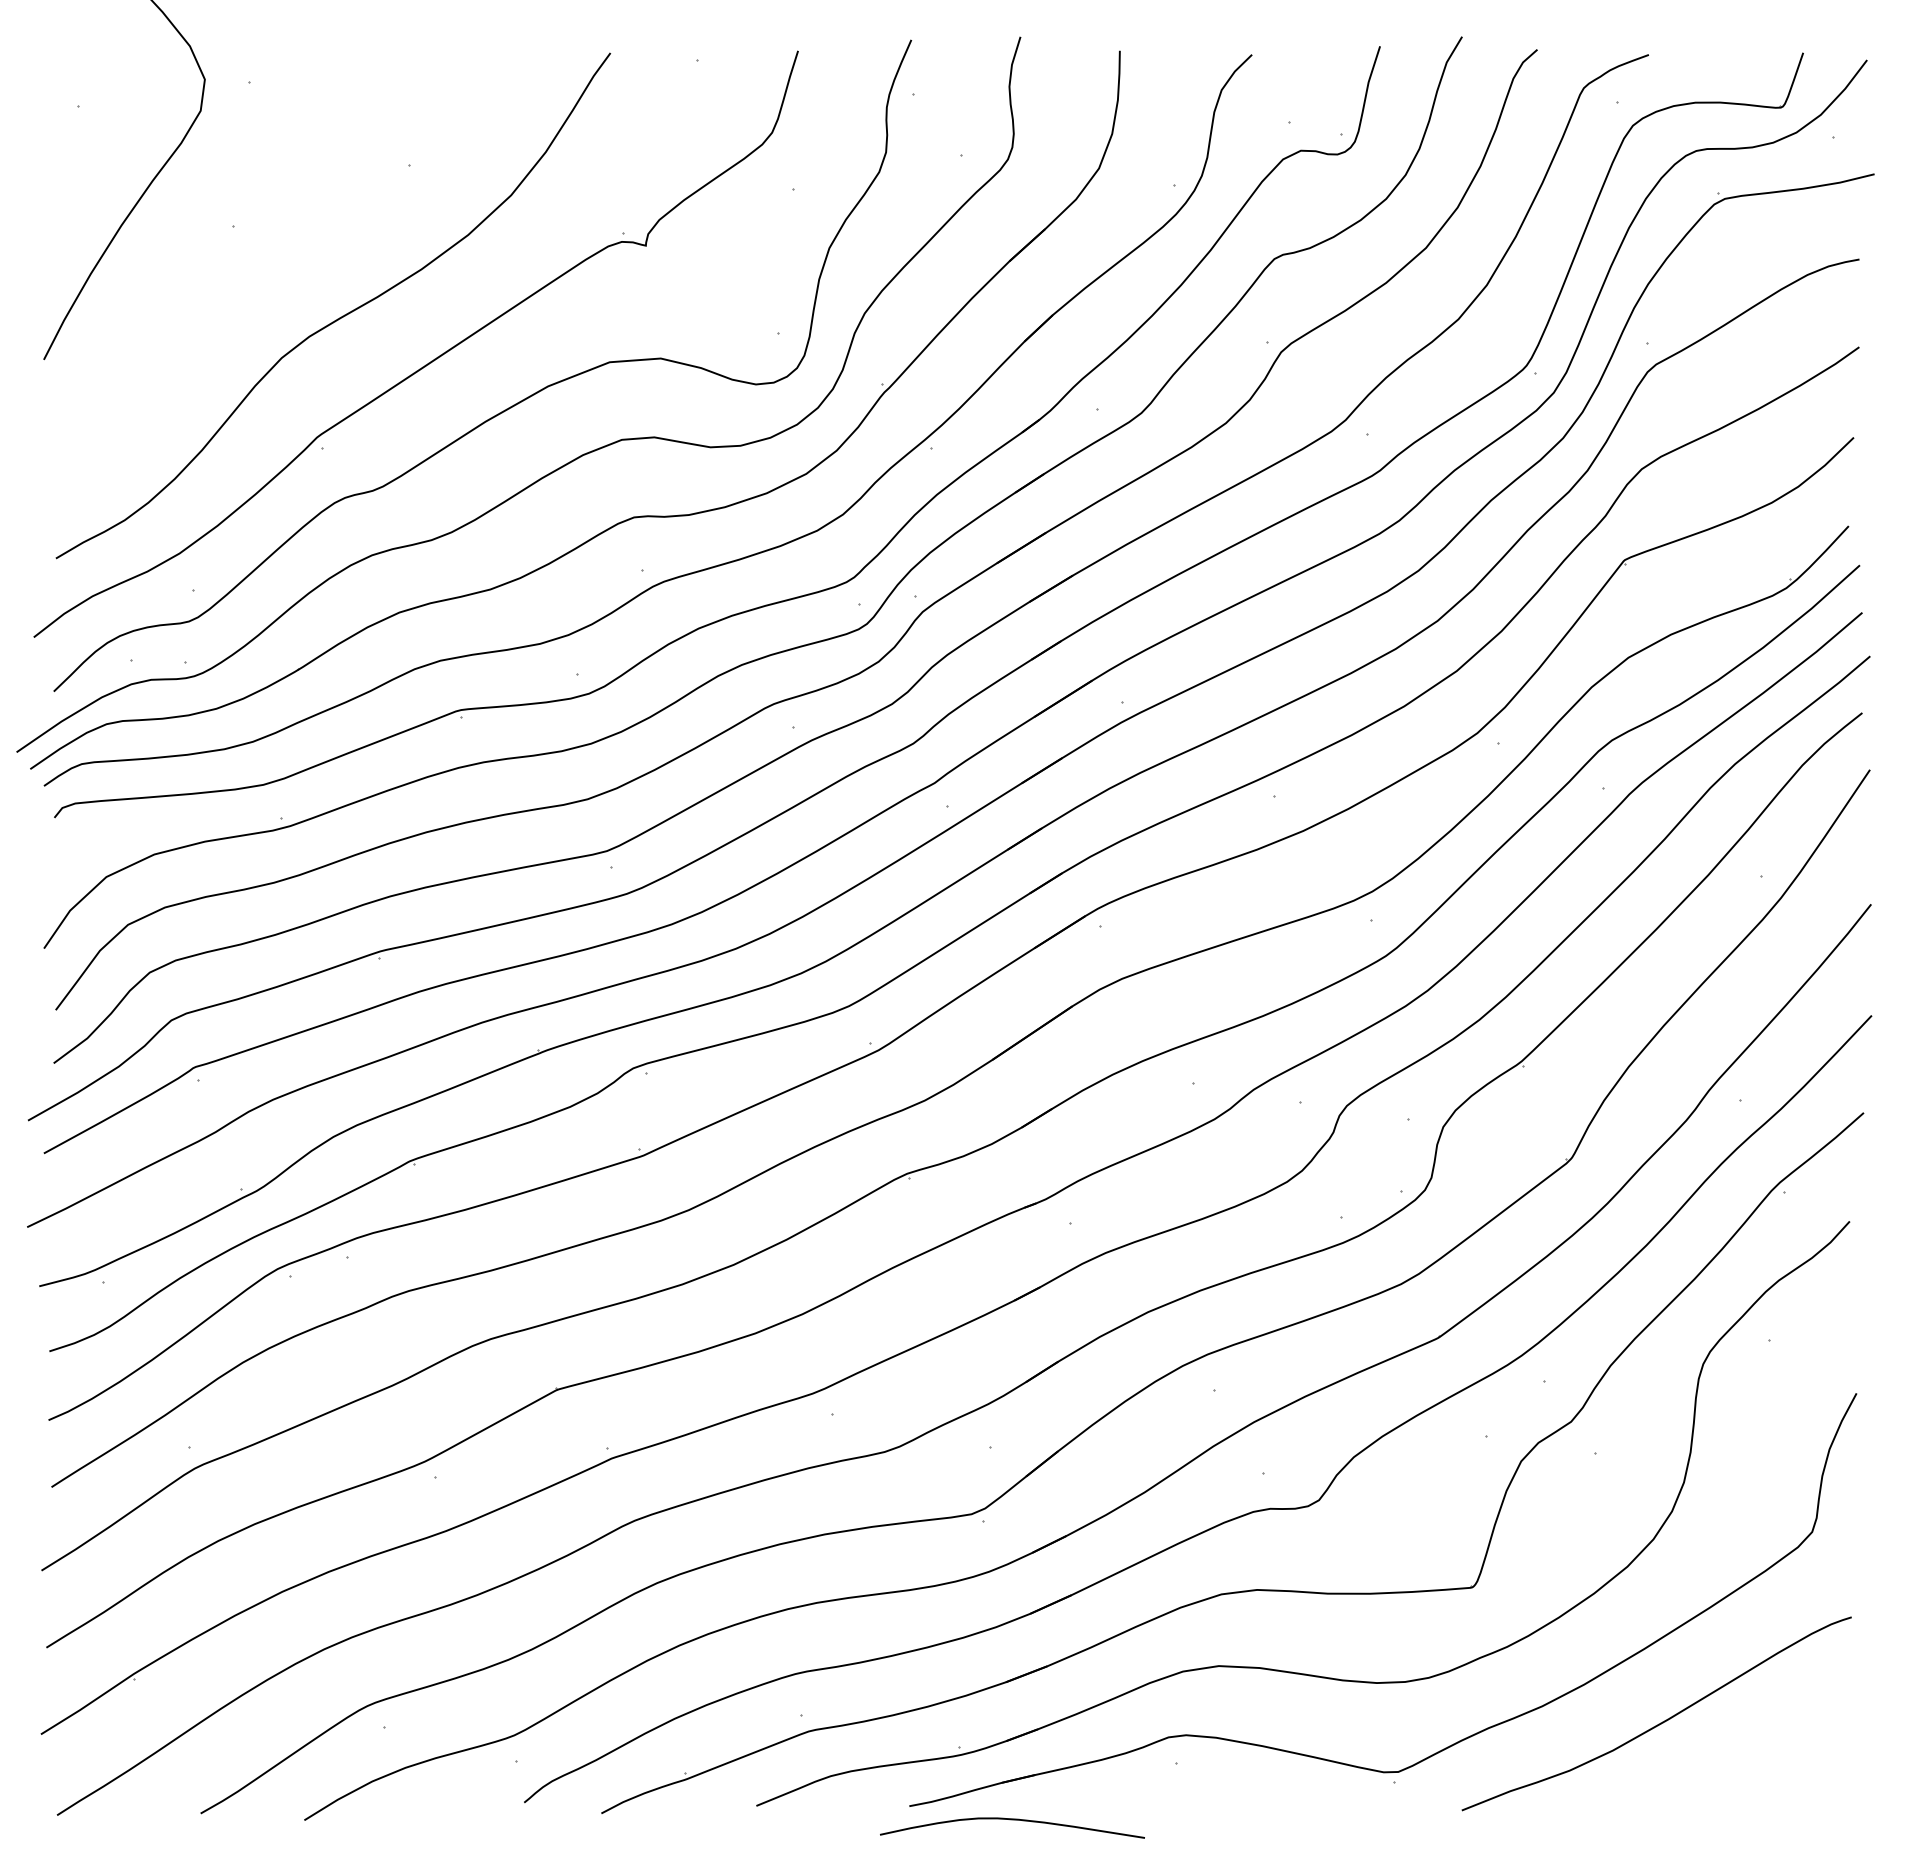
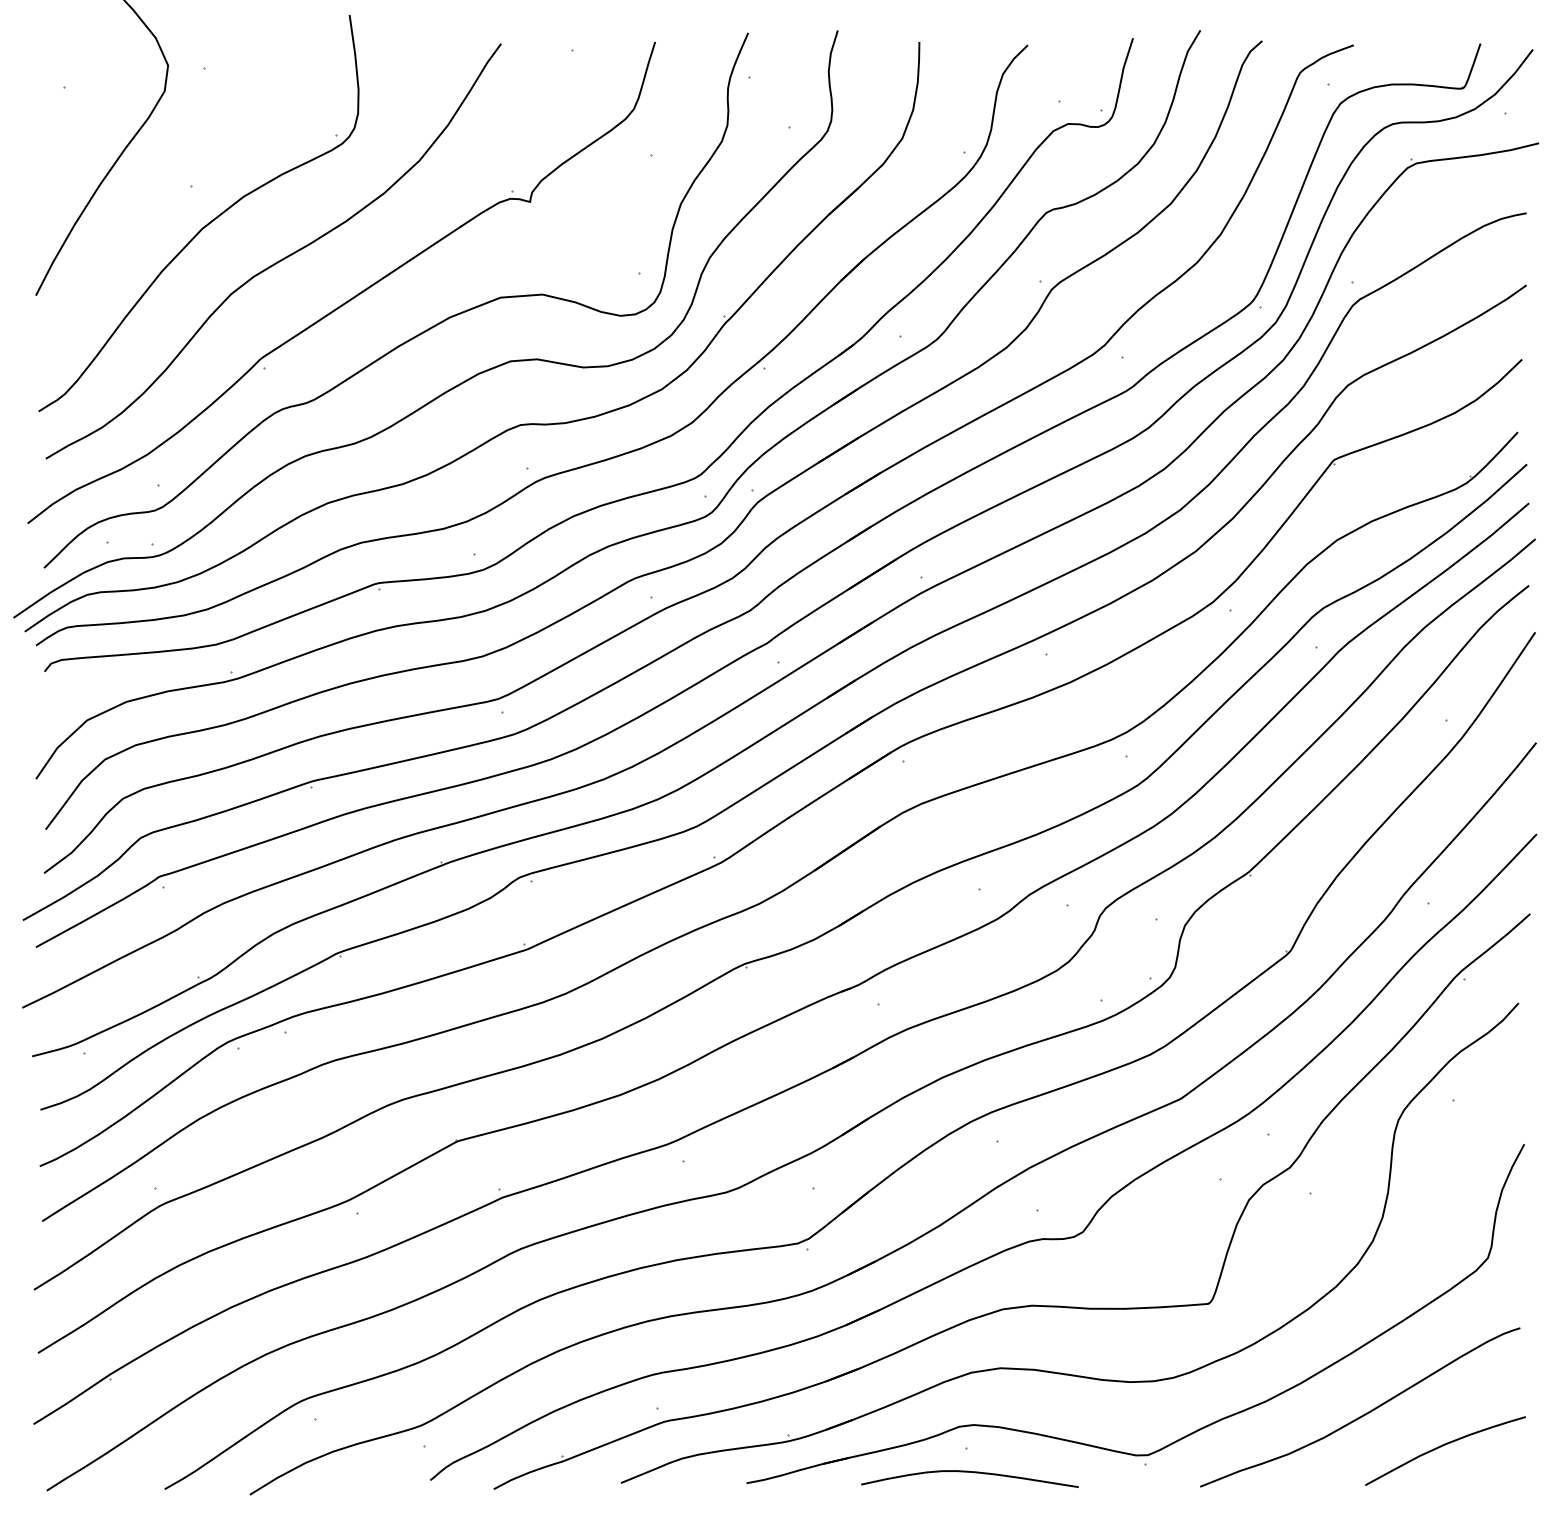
curve: (253, 271) -> (208, 223), added
curve: (1757, 1761) -> (1442, 1446), added
curve: (1012, 1820) -> (970, 1472), moved

